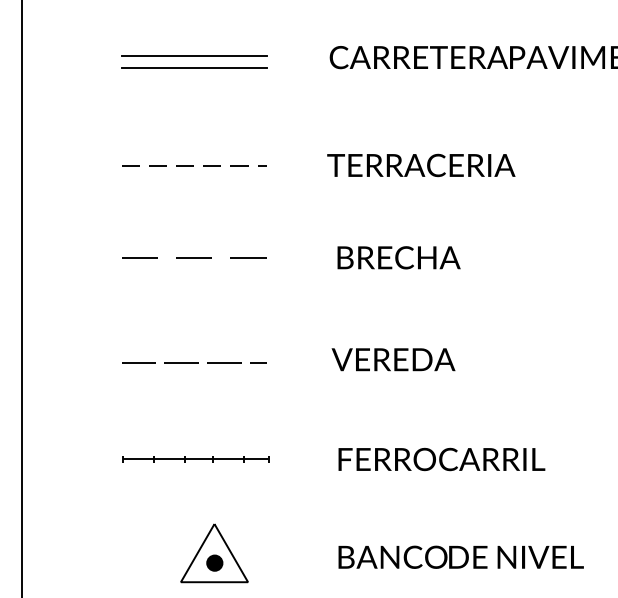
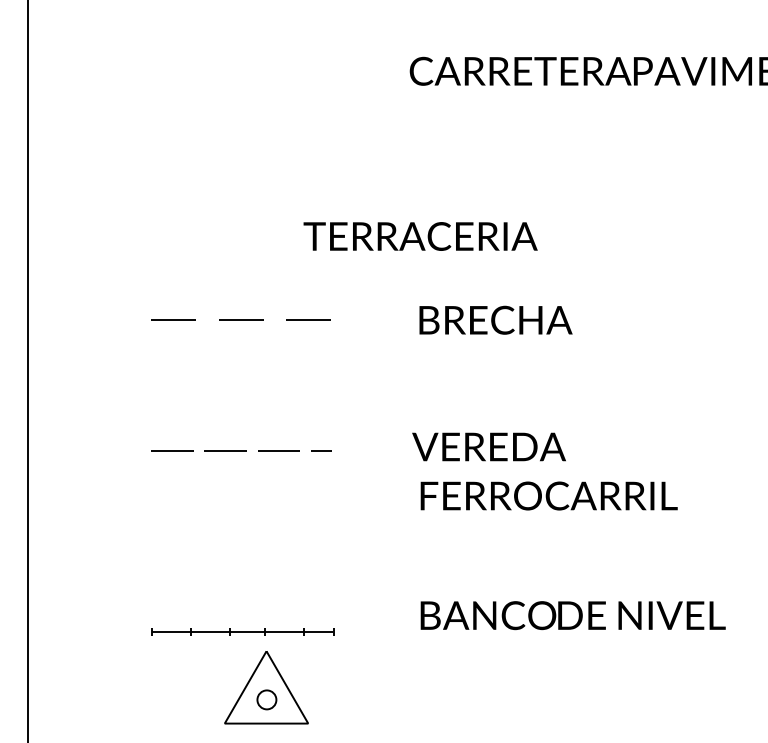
line: (194, 56) -> (241, 69), removed
line: (194, 68) -> (241, 84), removed
line: (193, 165) -> (240, 205), removed
text: (421, 165) -> (420, 236), moved
part: (195, 459) -> (242, 631), moved
text: (441, 459) -> (548, 495), moved
text: (460, 557) -> (572, 615), moved
fill: (214, 562) -> (266, 699), removed

